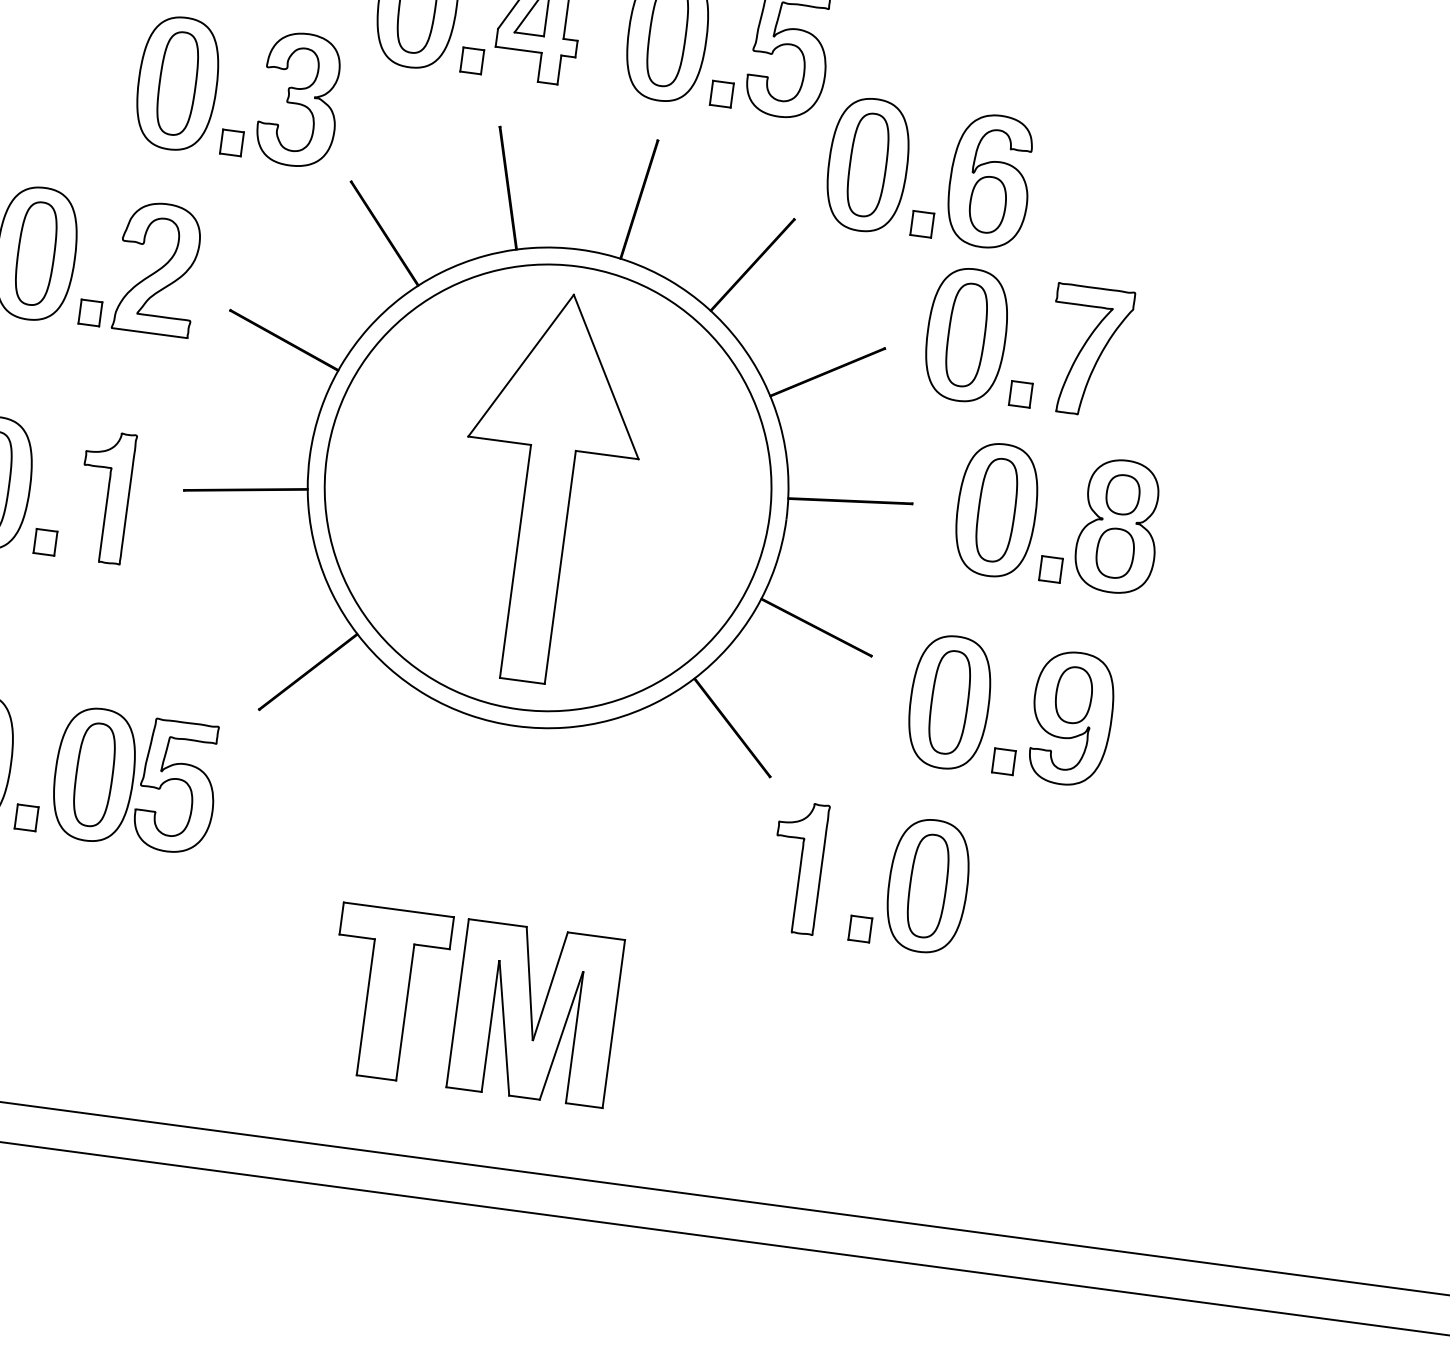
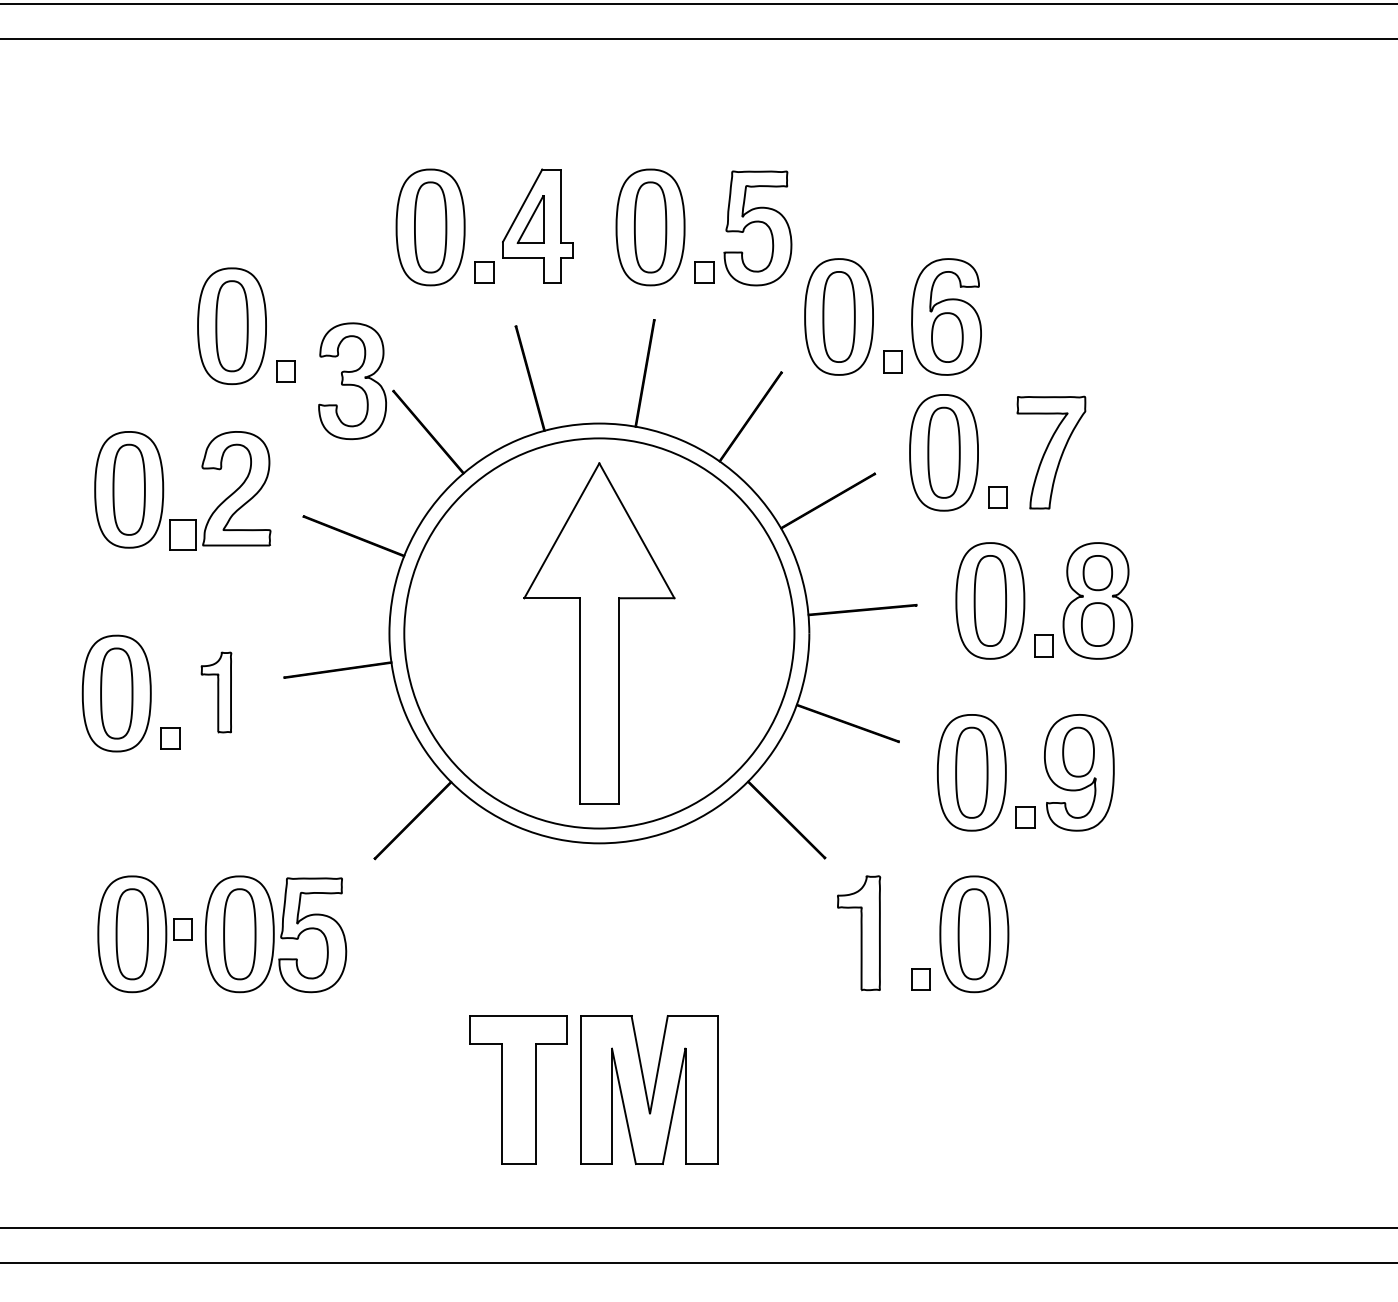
part: (299, 100) -> (352, 381), moved
part: (89, 312) -> (182, 534), size x1.4
part: (104, 496) -> (216, 692), size x0.7
part: (25, 817) -> (182, 929), moved

